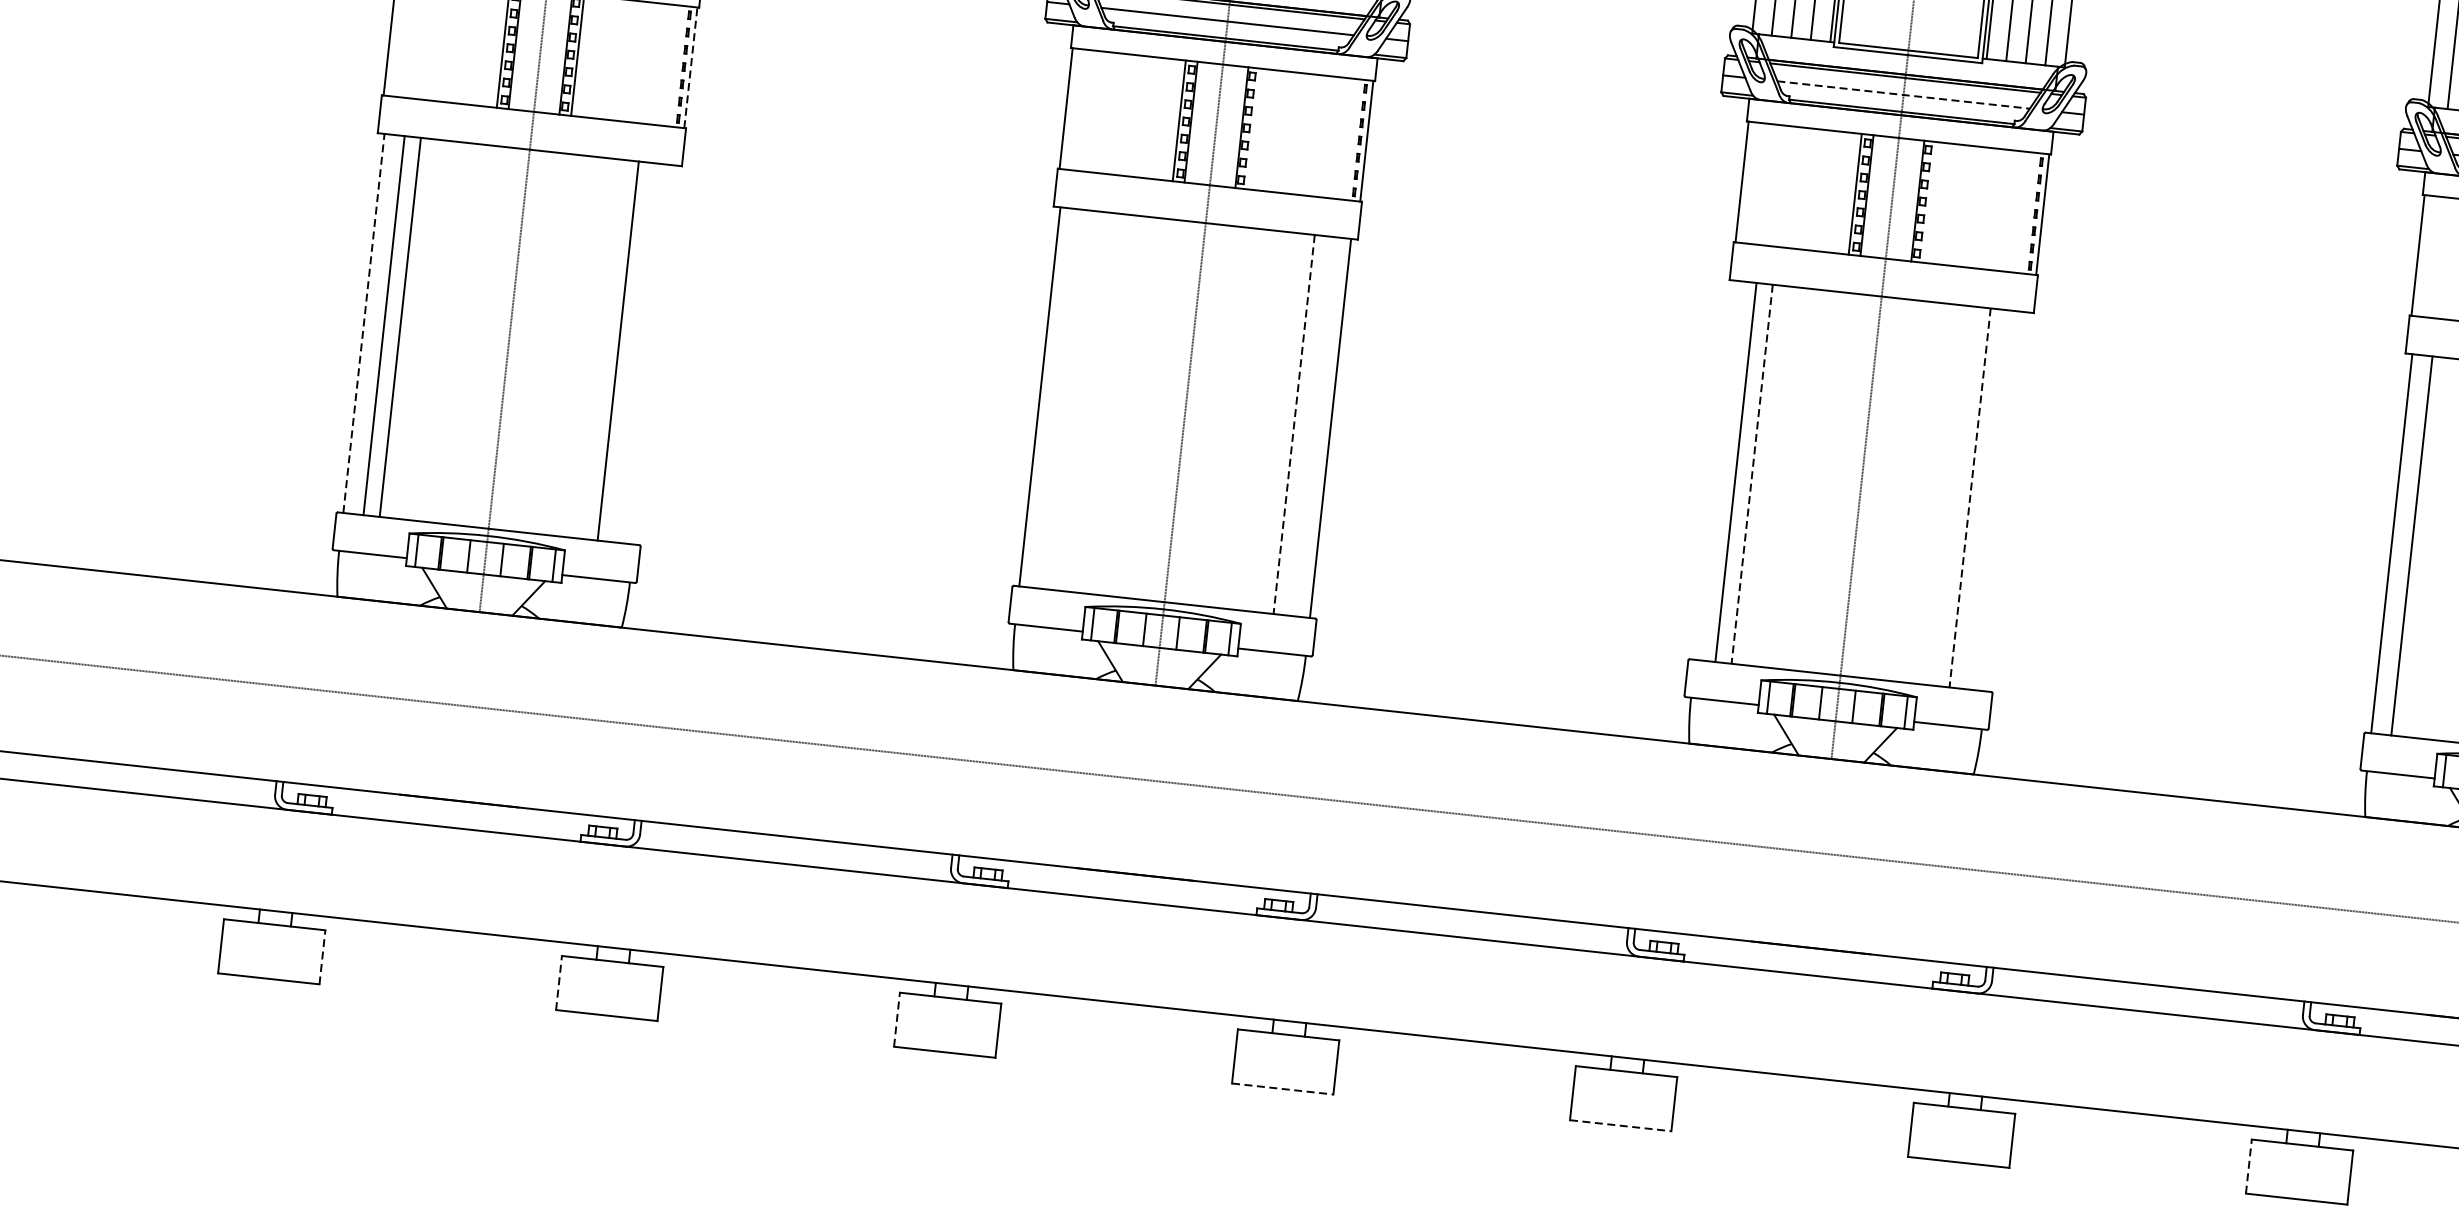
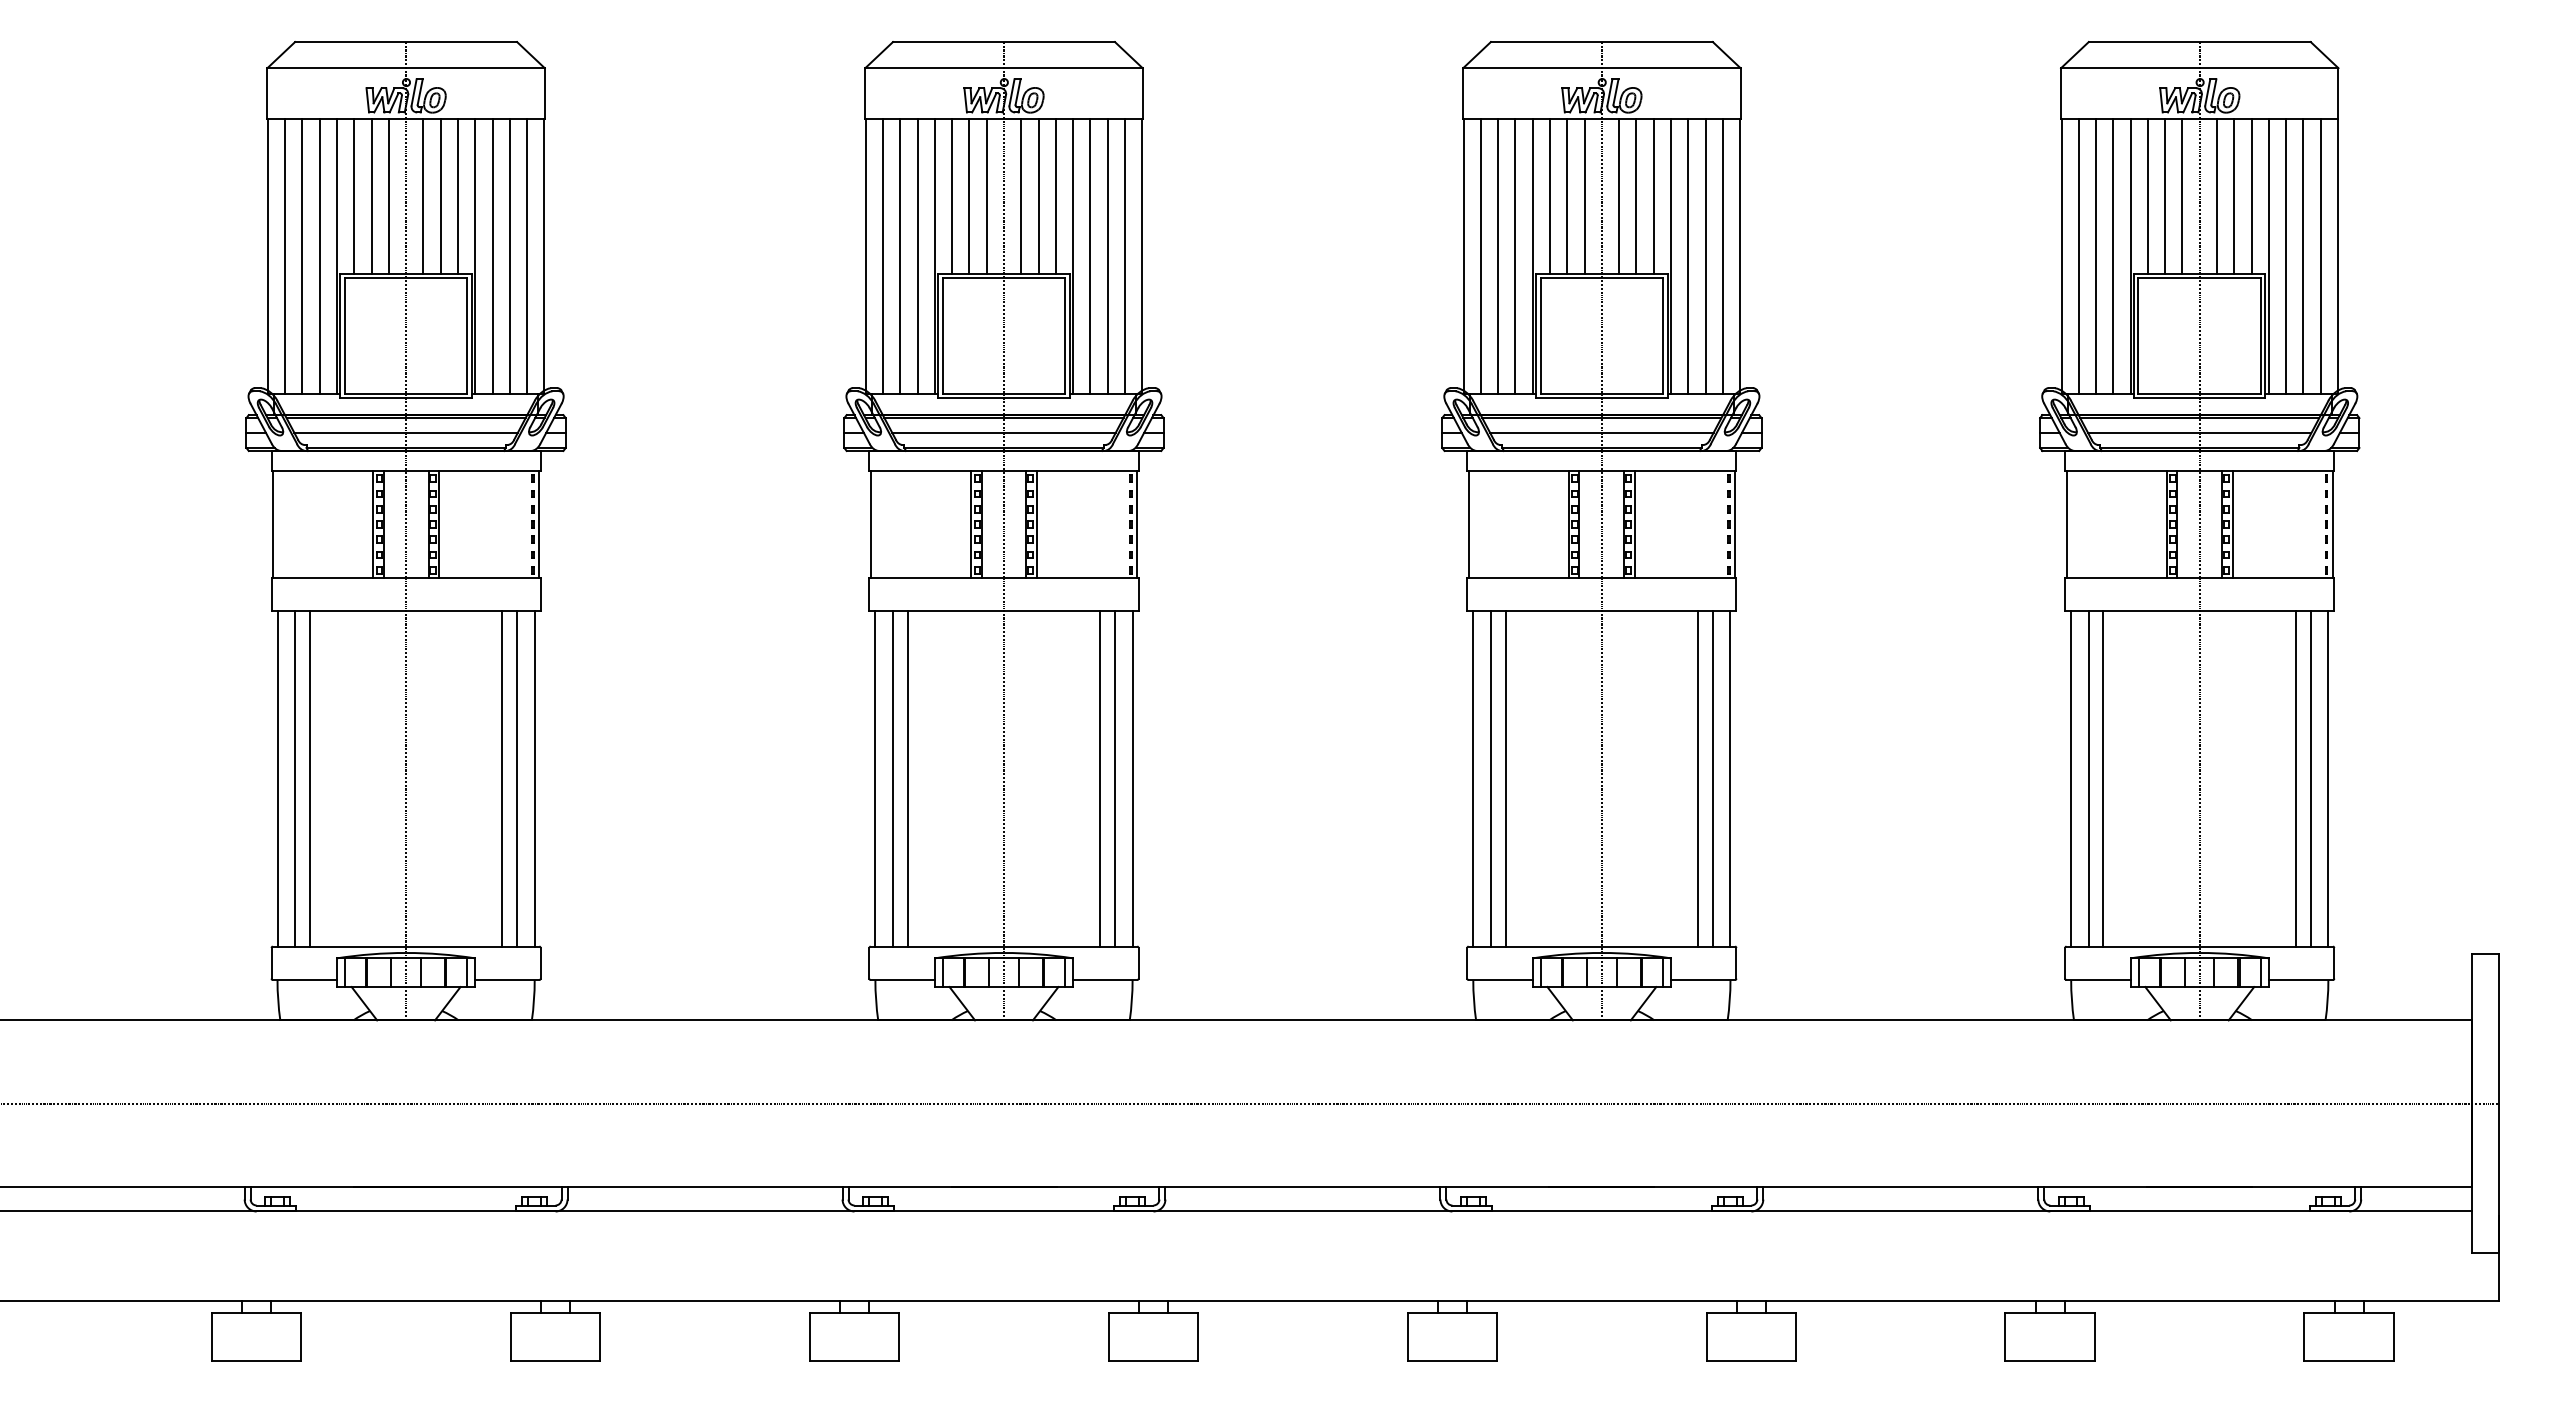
line: (691, 66) -> (539, 523), dashed -> solid
line: (1903, 95) -> (1601, 433), dashed -> solid
line: (1253, 128) -> (1036, 524), added
line: (1929, 202) -> (1634, 524), added
line: (363, 322) -> (277, 778), dashed -> solid
line: (634, 352) -> (516, 778), added
line: (654, 354) -> (534, 778), added
line: (1060, 398) -> (893, 778), added
line: (1076, 400) -> (907, 778), added
line: (1294, 423) -> (1100, 778), dashed -> solid
line: (1310, 425) -> (1114, 778), added
line: (1716, 469) -> (1473, 778), added
line: (1752, 473) -> (1505, 778), dashed -> solid
line: (1970, 497) -> (1698, 778), dashed -> solid
line: (1986, 499) -> (1712, 778), added
line: (2006, 501) -> (1730, 778), added
line: (2428, 547) -> (2103, 778), added
line: (322, 957) -> (301, 1337), dashed -> solid
line: (558, 983) -> (510, 1337), dashed -> solid
line: (896, 1020) -> (809, 1337), dashed -> solid
line: (1282, 1088) -> (1153, 1360), dashed -> solid
line: (1620, 1125) -> (1452, 1360), dashed -> solid
line: (2248, 1167) -> (2005, 1337), dashed -> solid

